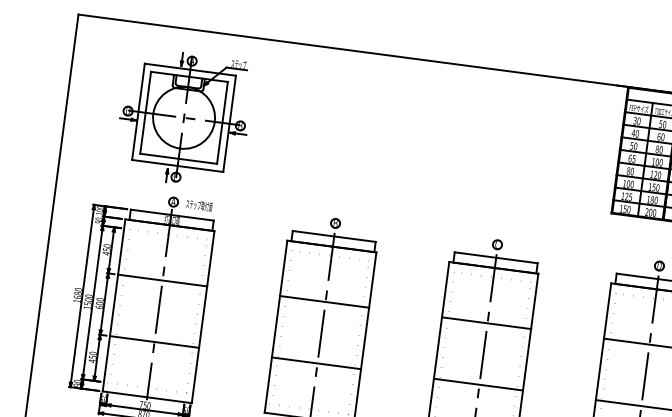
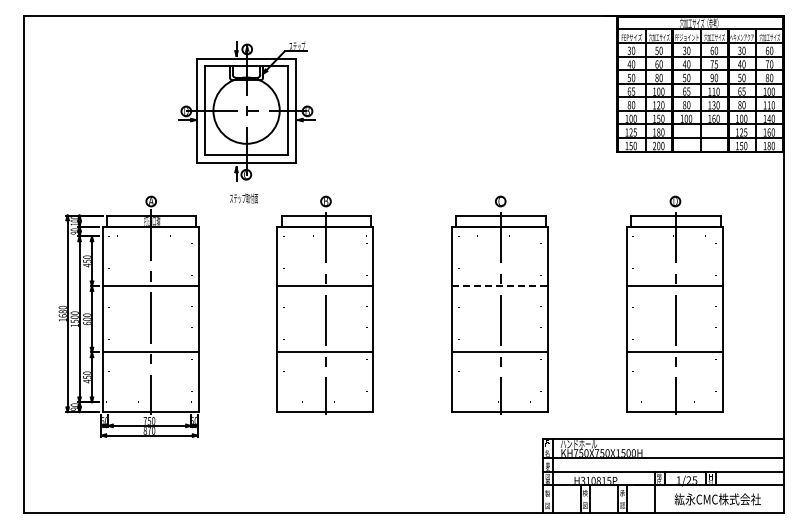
part: (183, 118) -> (246, 111), moved
text: (199, 205) -> (244, 198), moved
line: (486, 323) -> (500, 286), solid -> dashed

